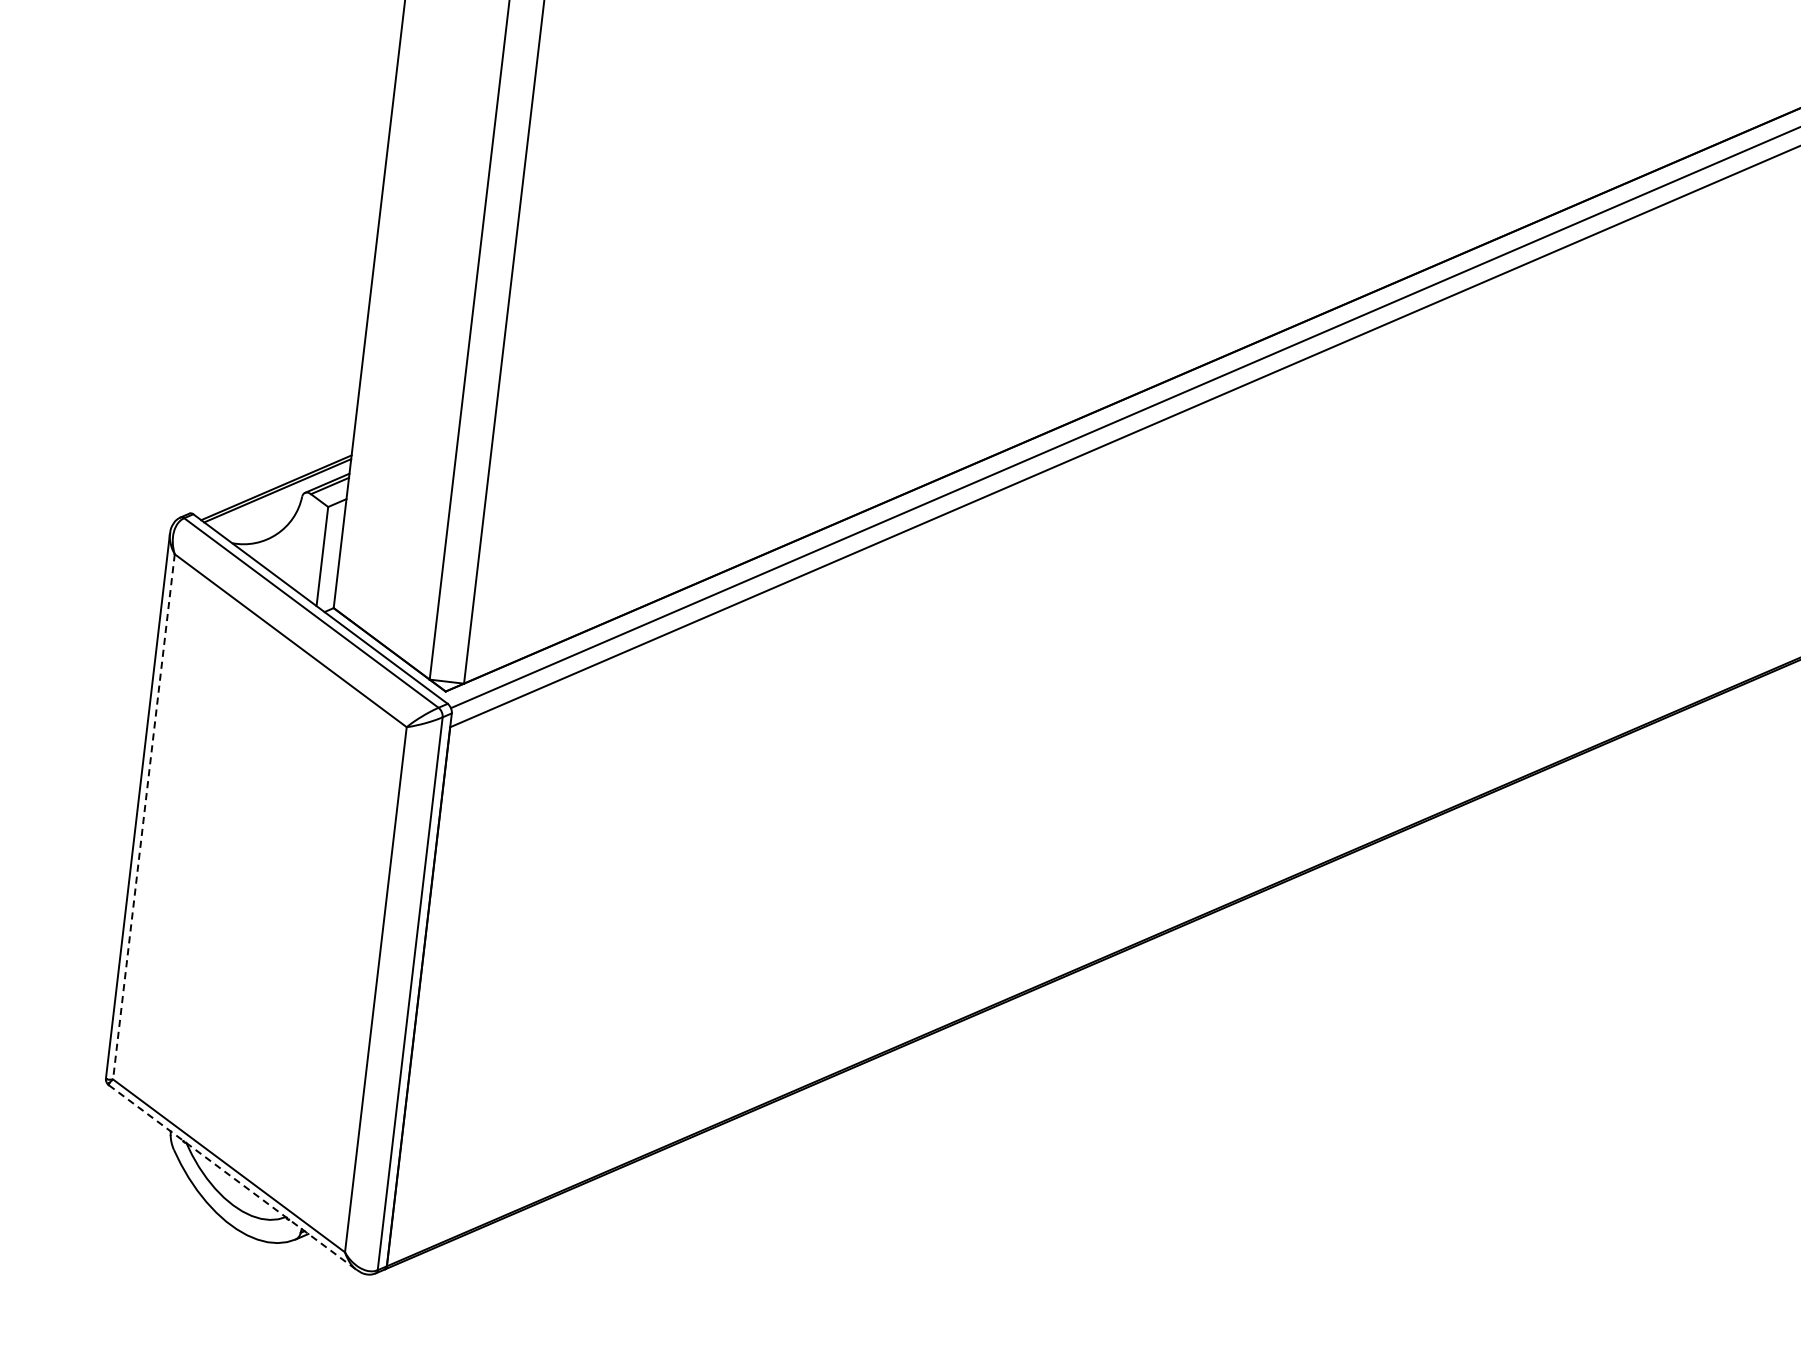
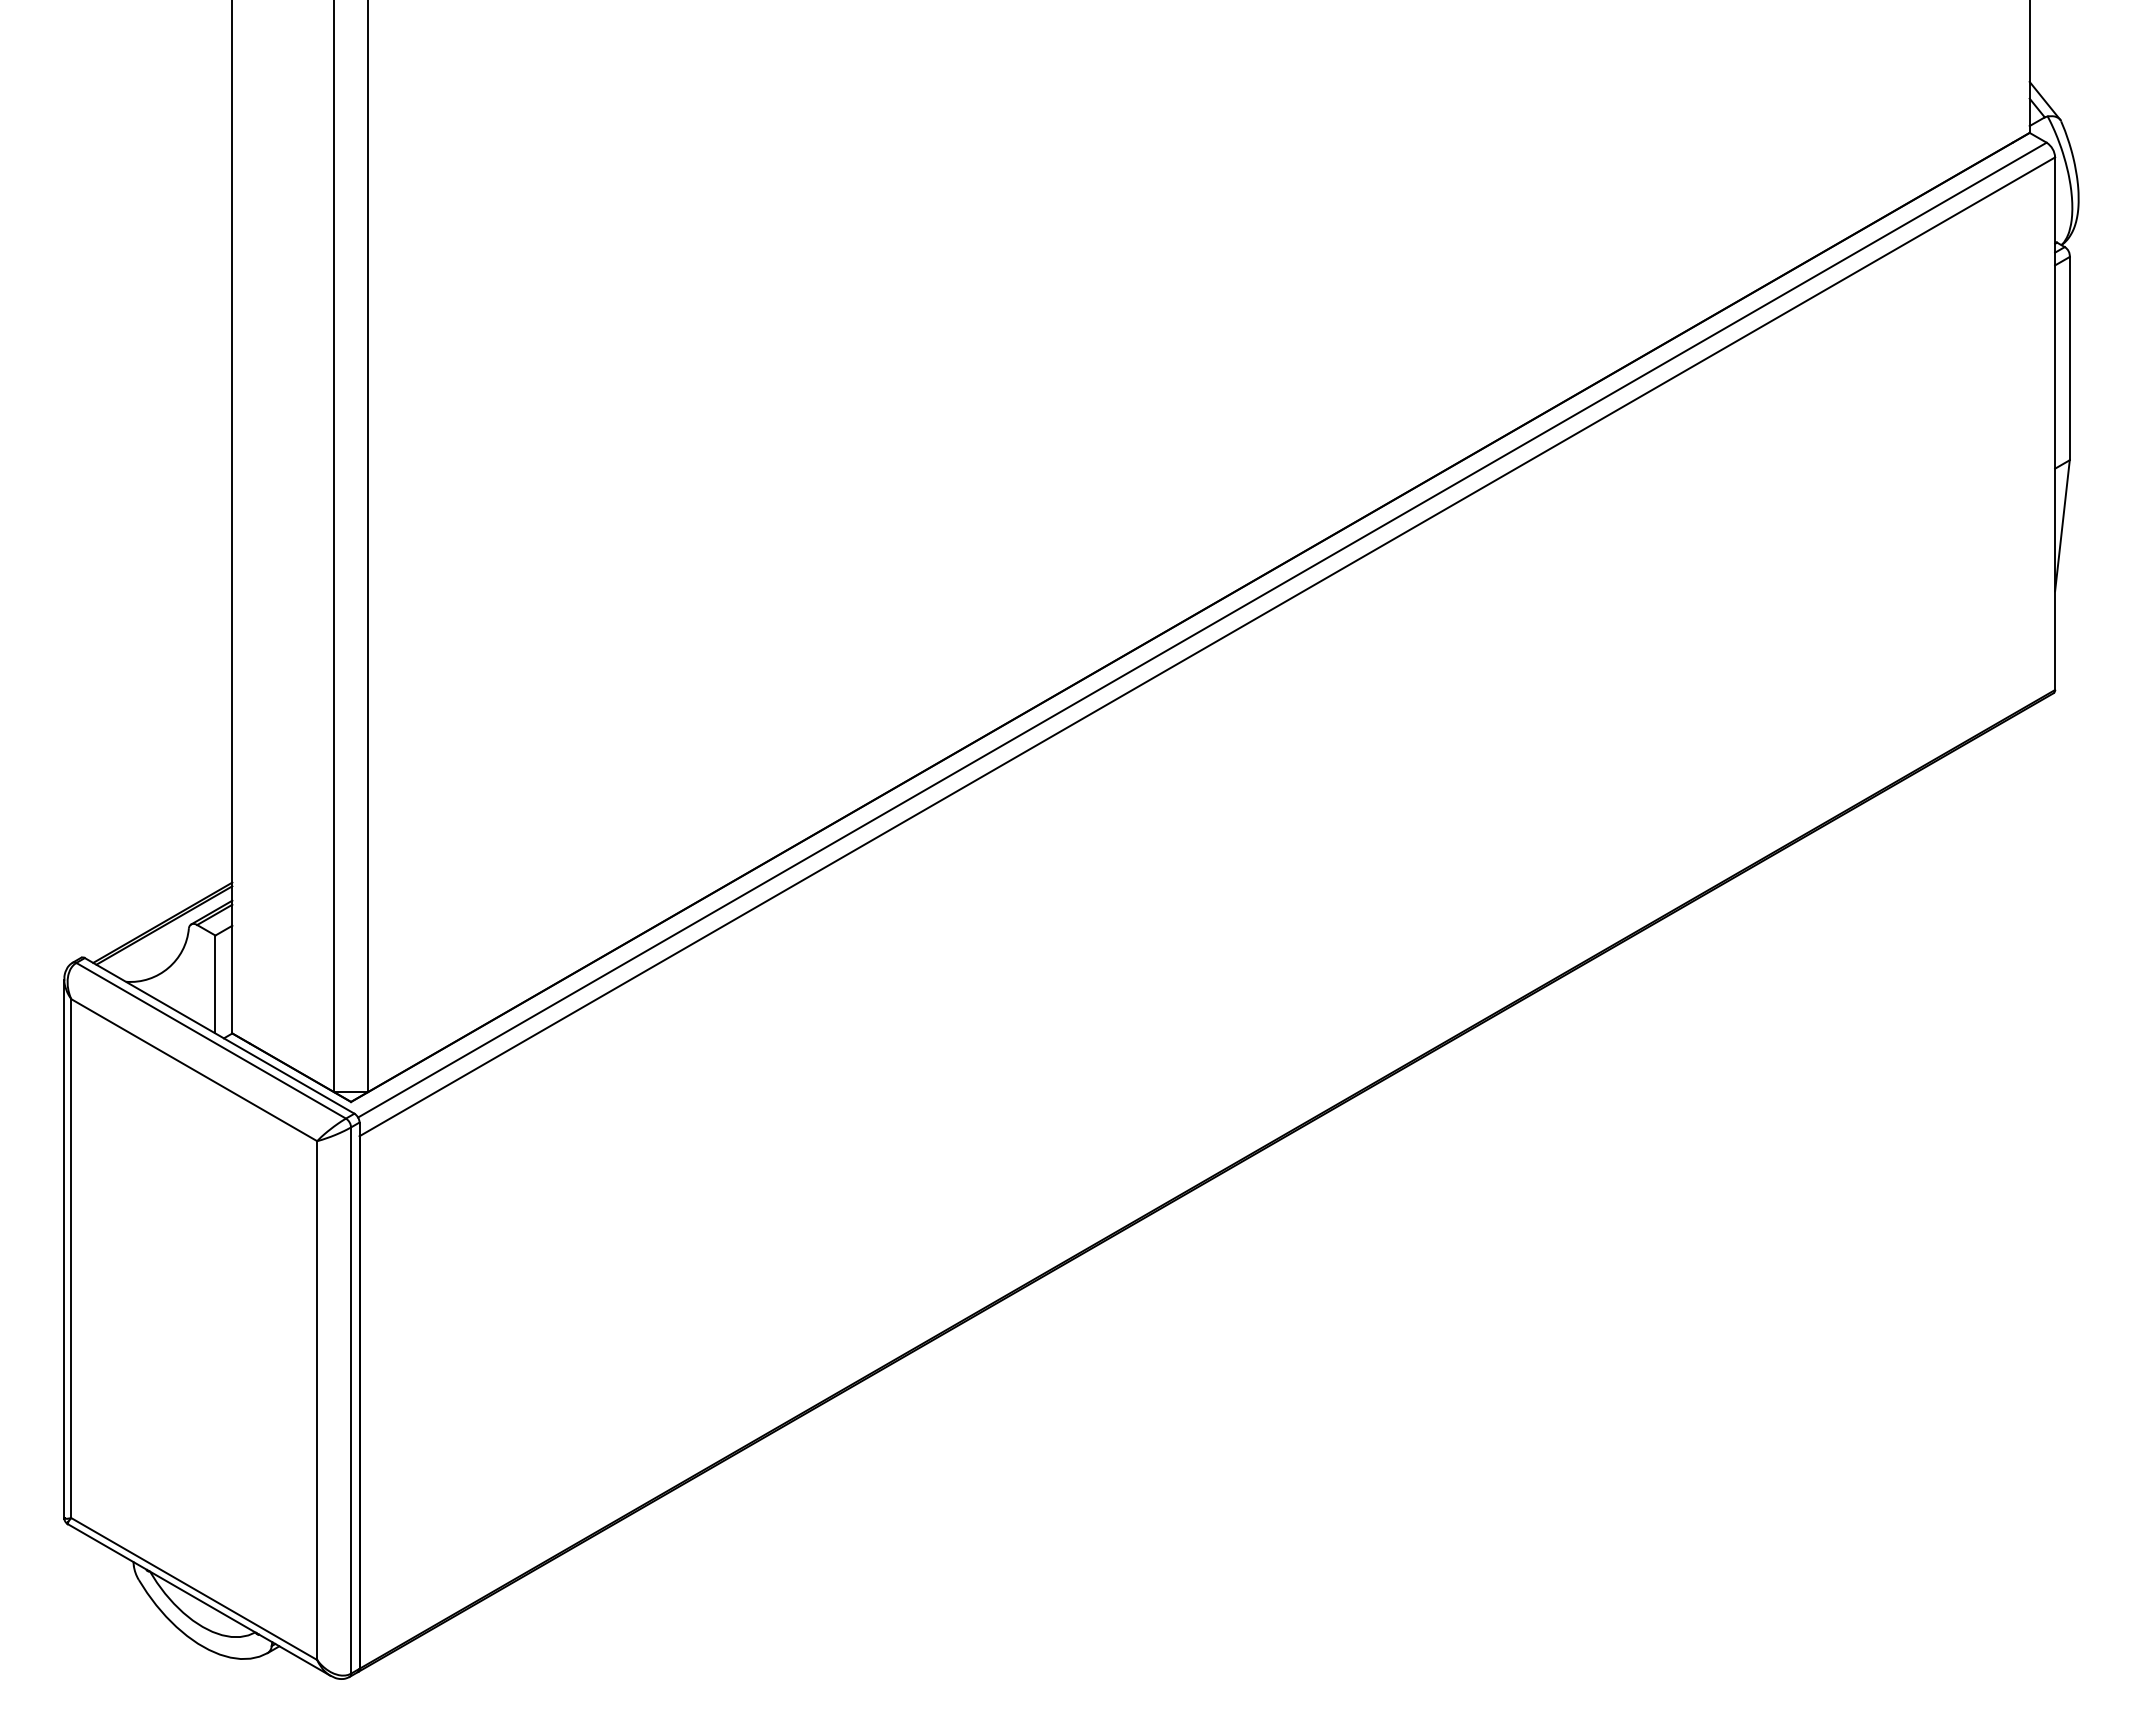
line: (144, 817) -> (71, 1259), dashed -> solid
line: (233, 1178) -> (199, 1600), dashed -> solid

